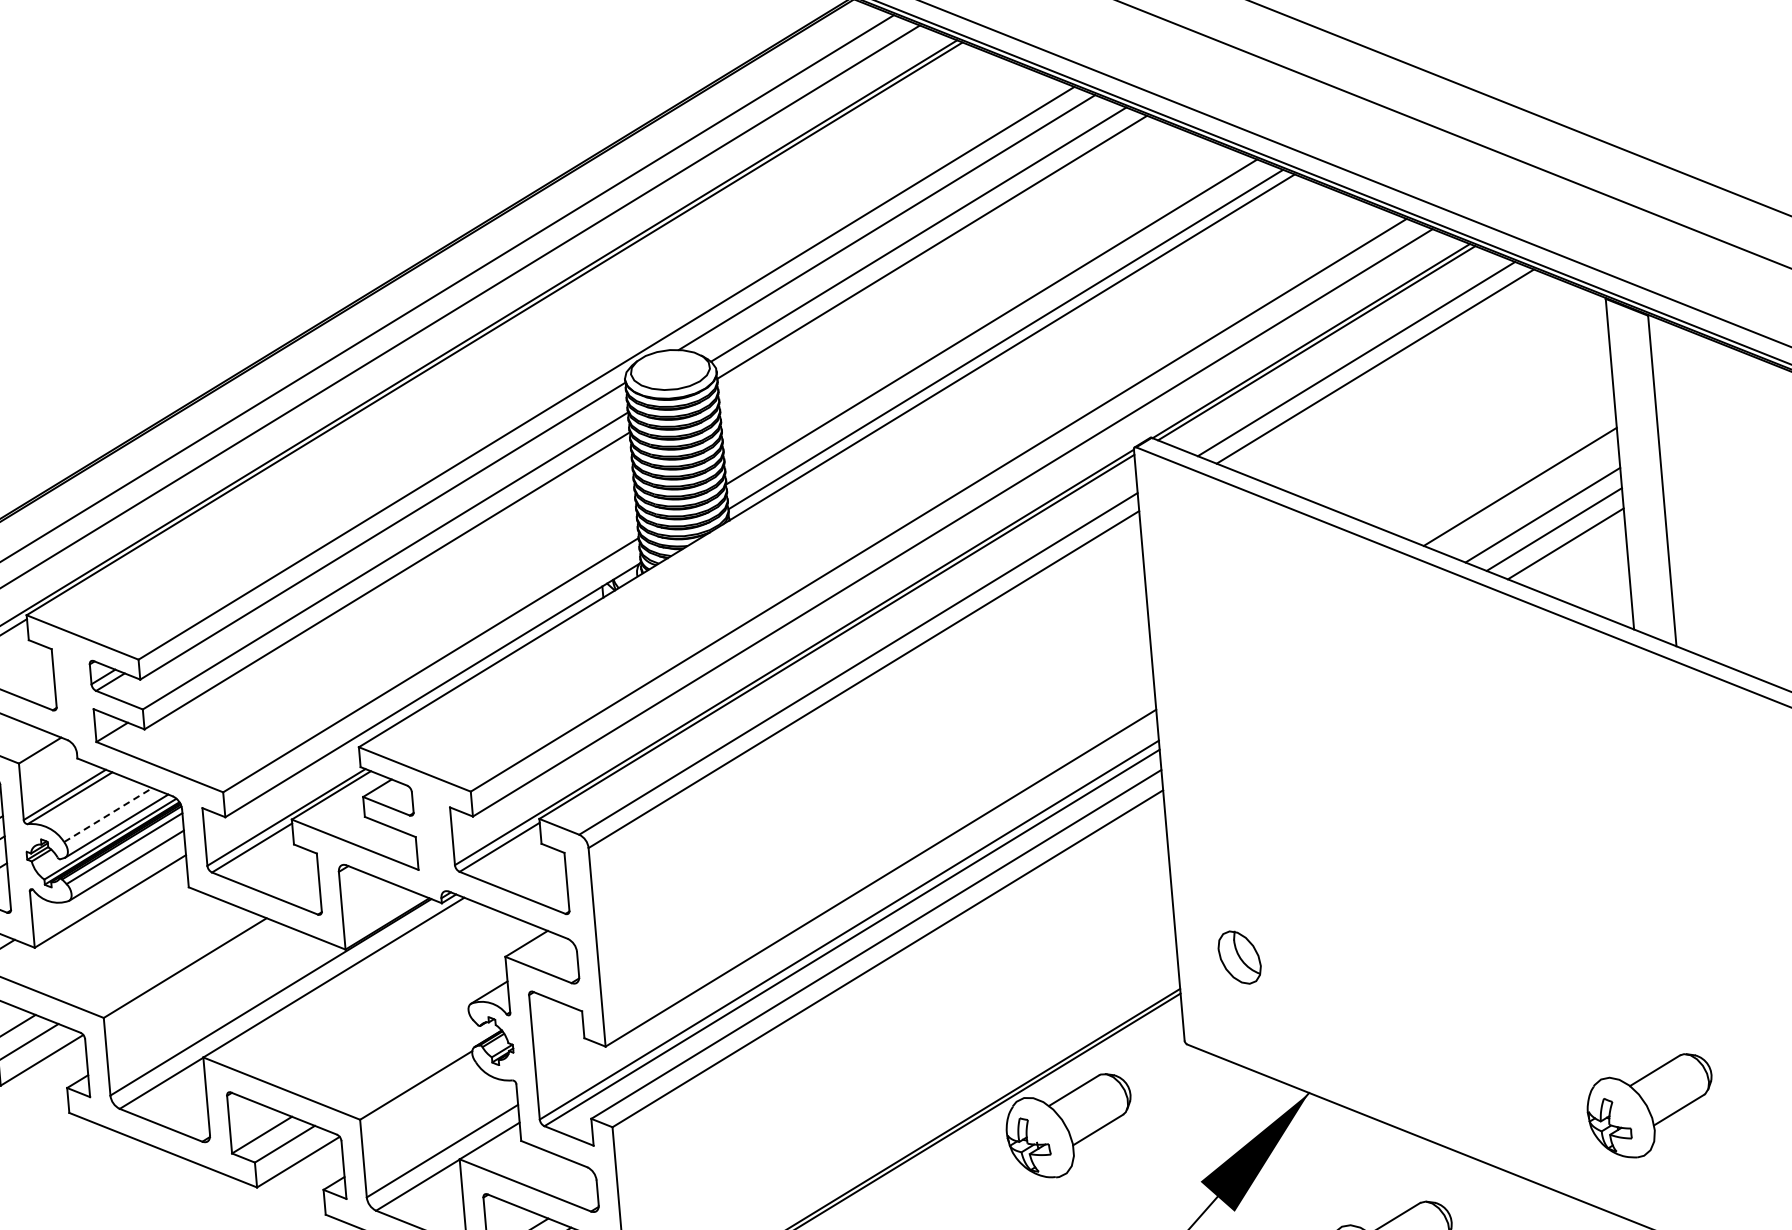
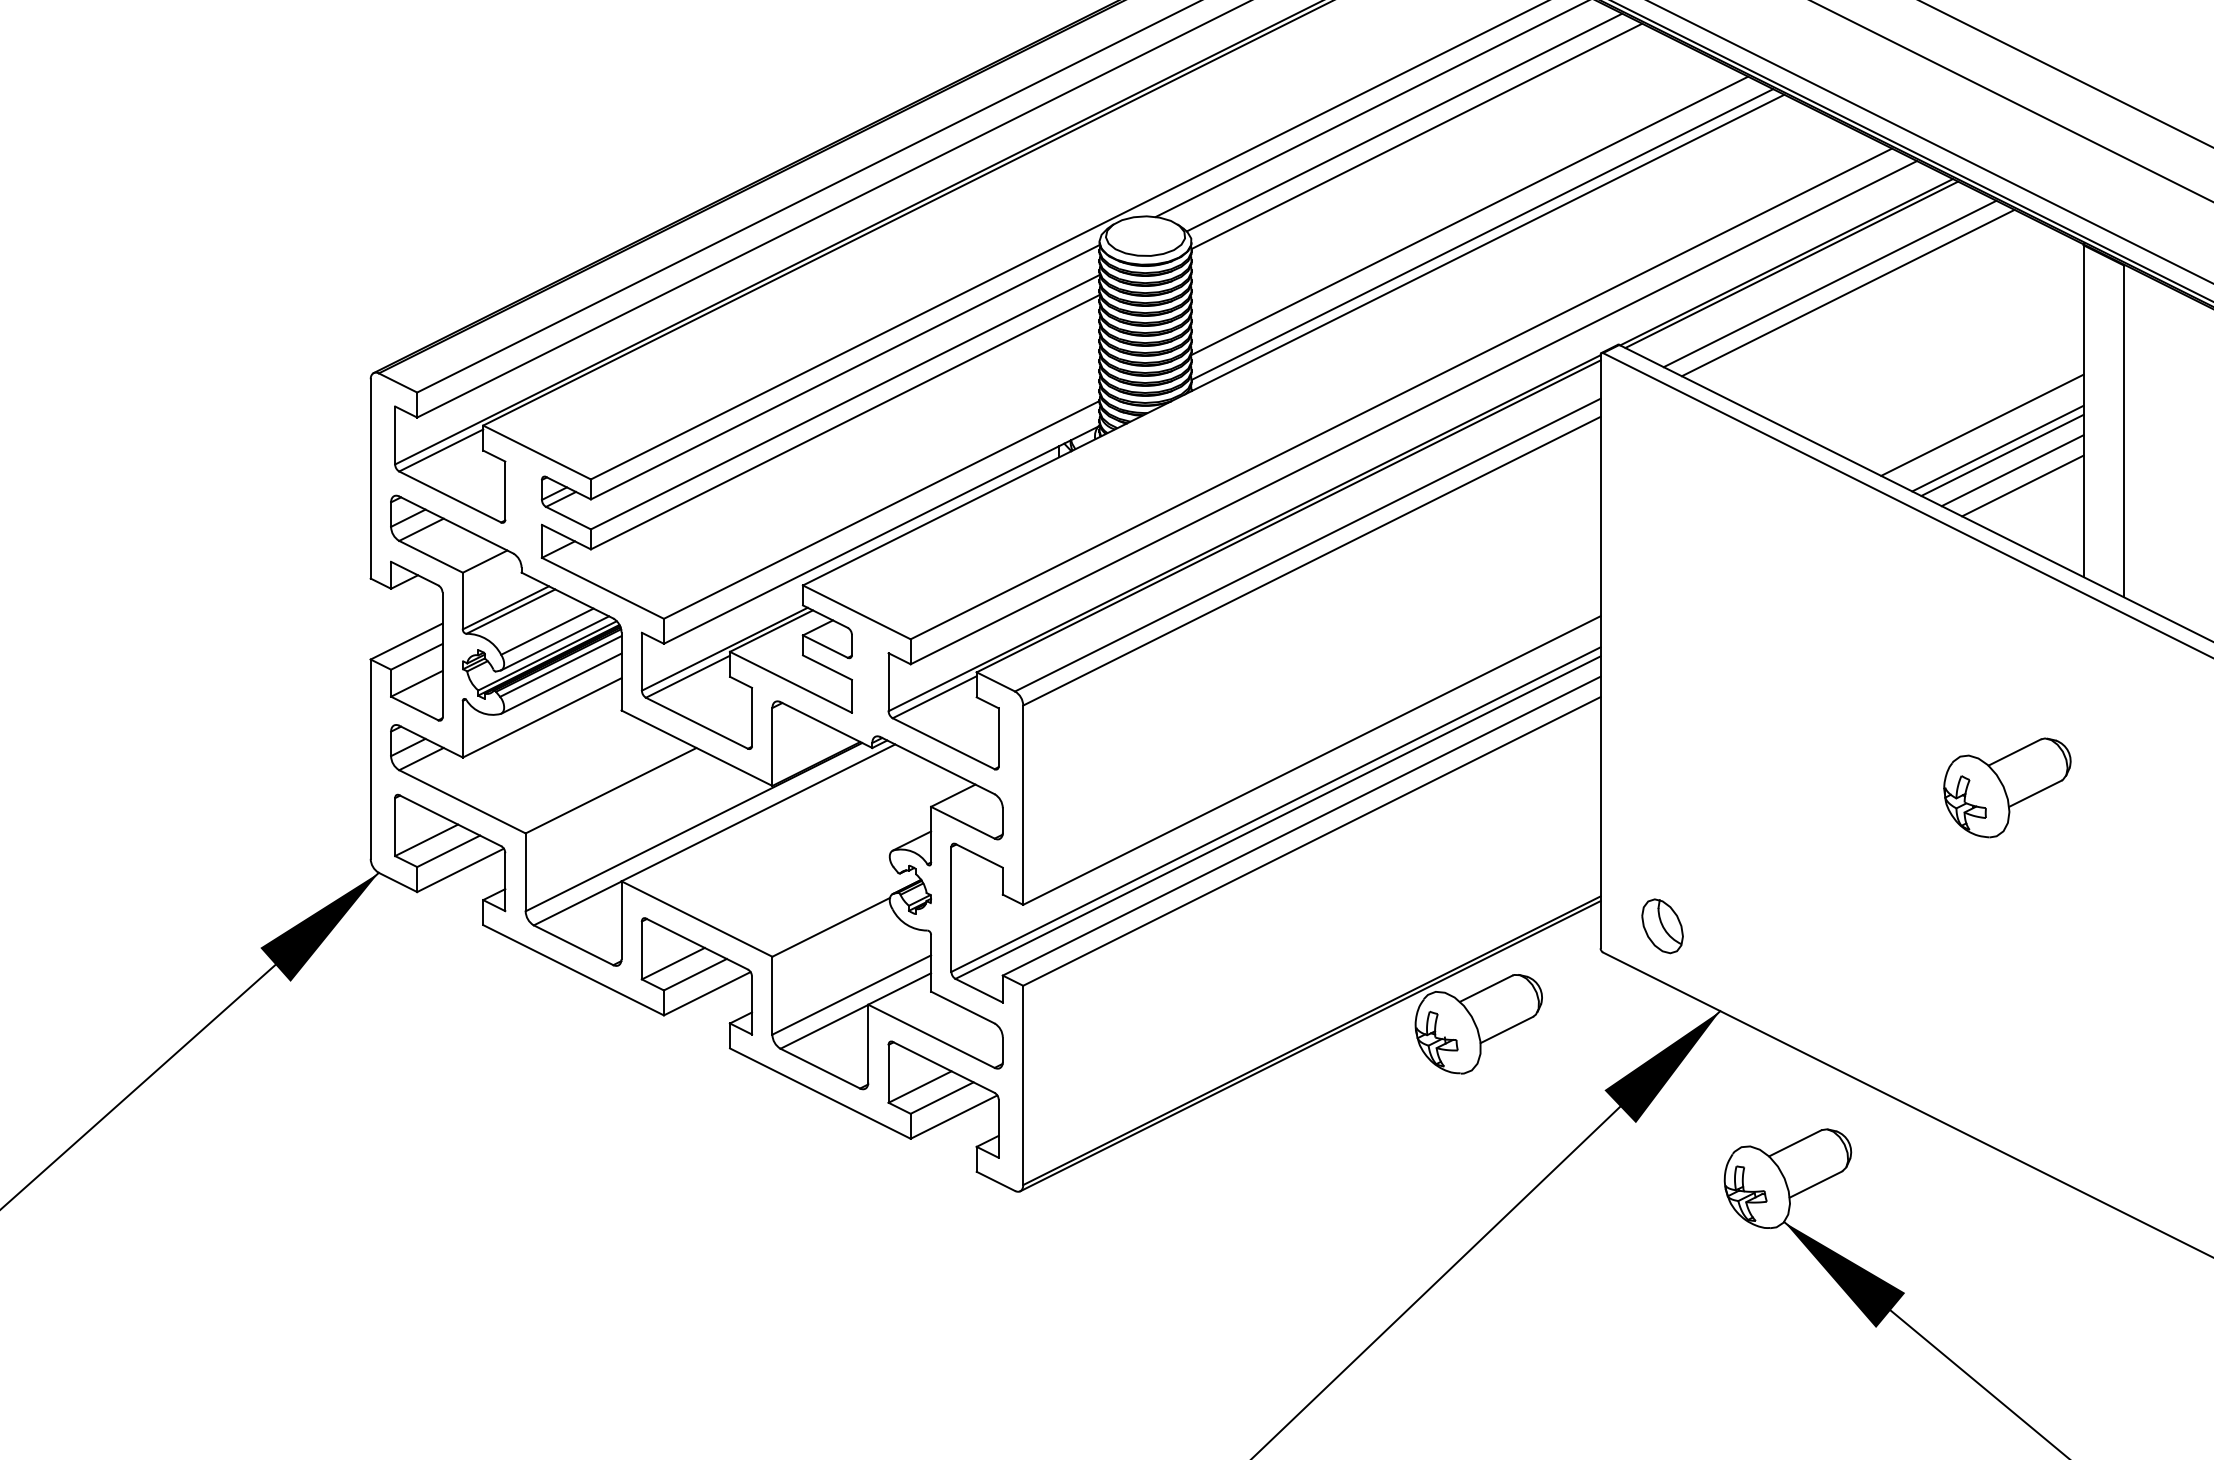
line: (1537, 508) -> (1997, 448), added
line: (108, 814) -> (547, 631), dashed -> solid
part: (1239, 957) -> (1662, 926), moved
part: (1650, 1106) -> (2007, 787), moved

